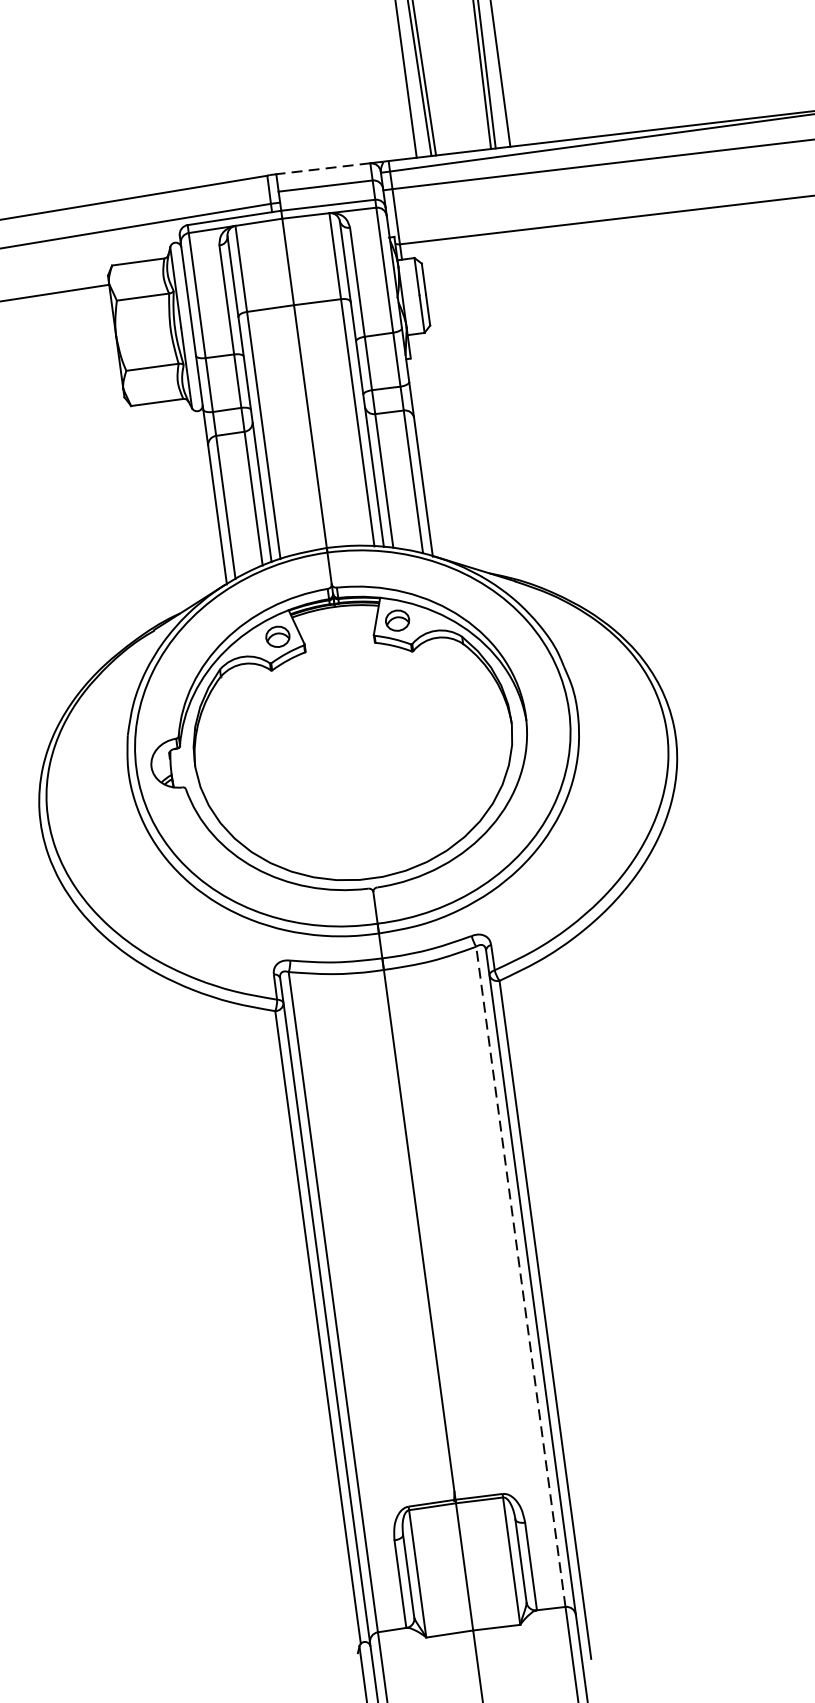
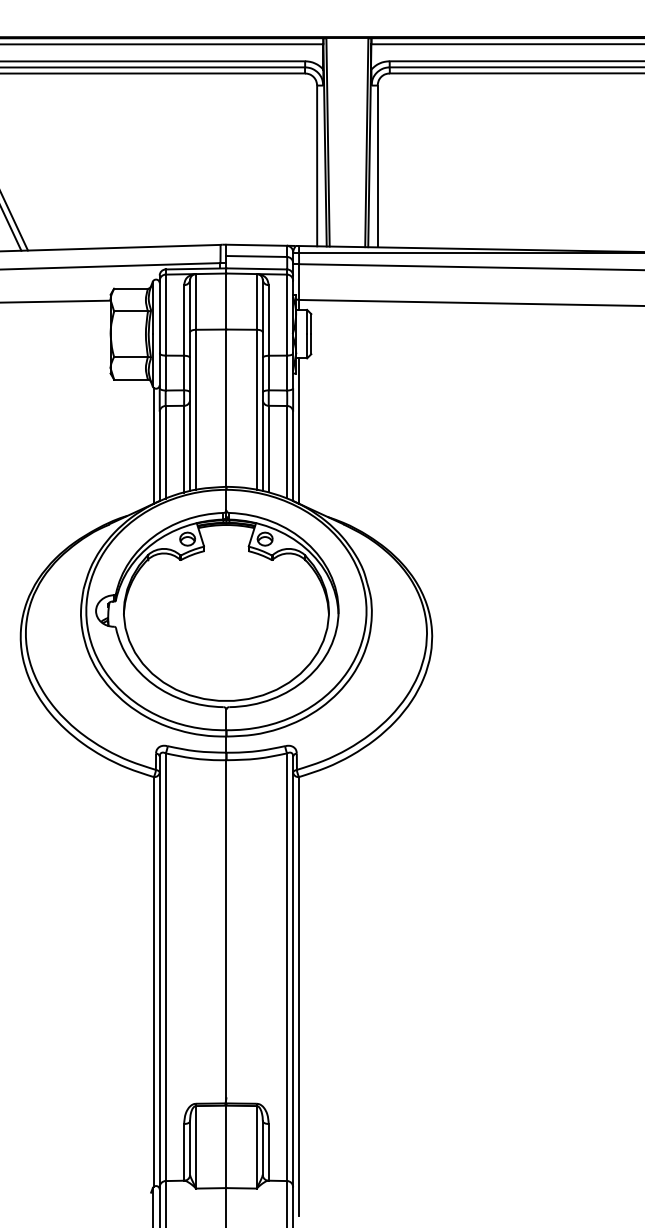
line: (322, 169) -> (256, 245), dashed -> solid
line: (427, 445) -> (299, 430), added
line: (205, 499) -> (153, 445), added
line: (521, 1277) -> (287, 967), dashed -> solid

